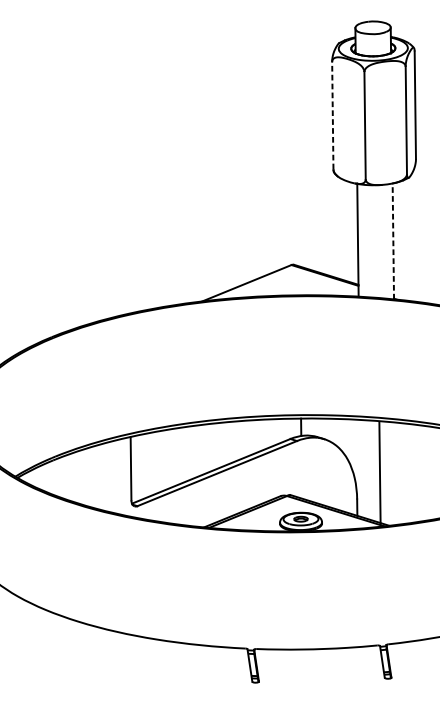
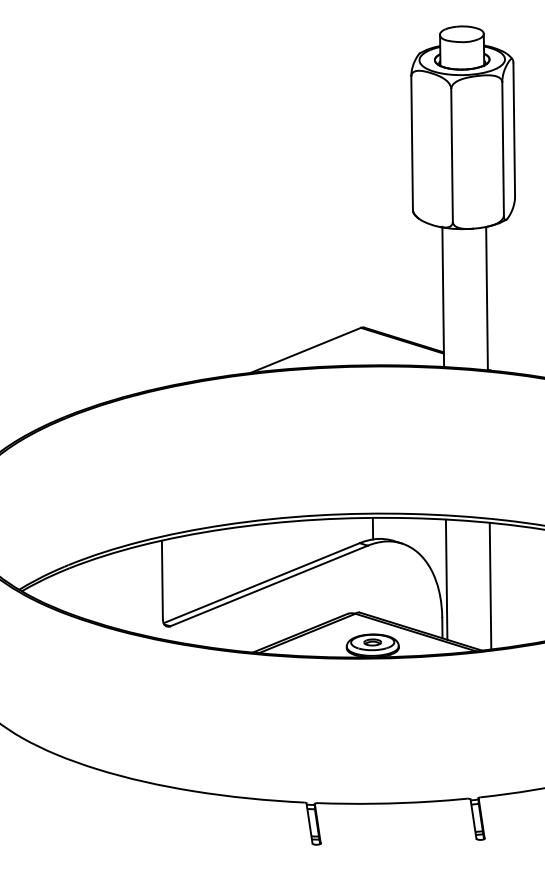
line: (333, 115) -> (412, 142), dashed -> solid
line: (393, 241) -> (487, 298), dashed -> solid
line: (360, 468) -> (446, 579), added
line: (379, 473) -> (490, 585), moved

